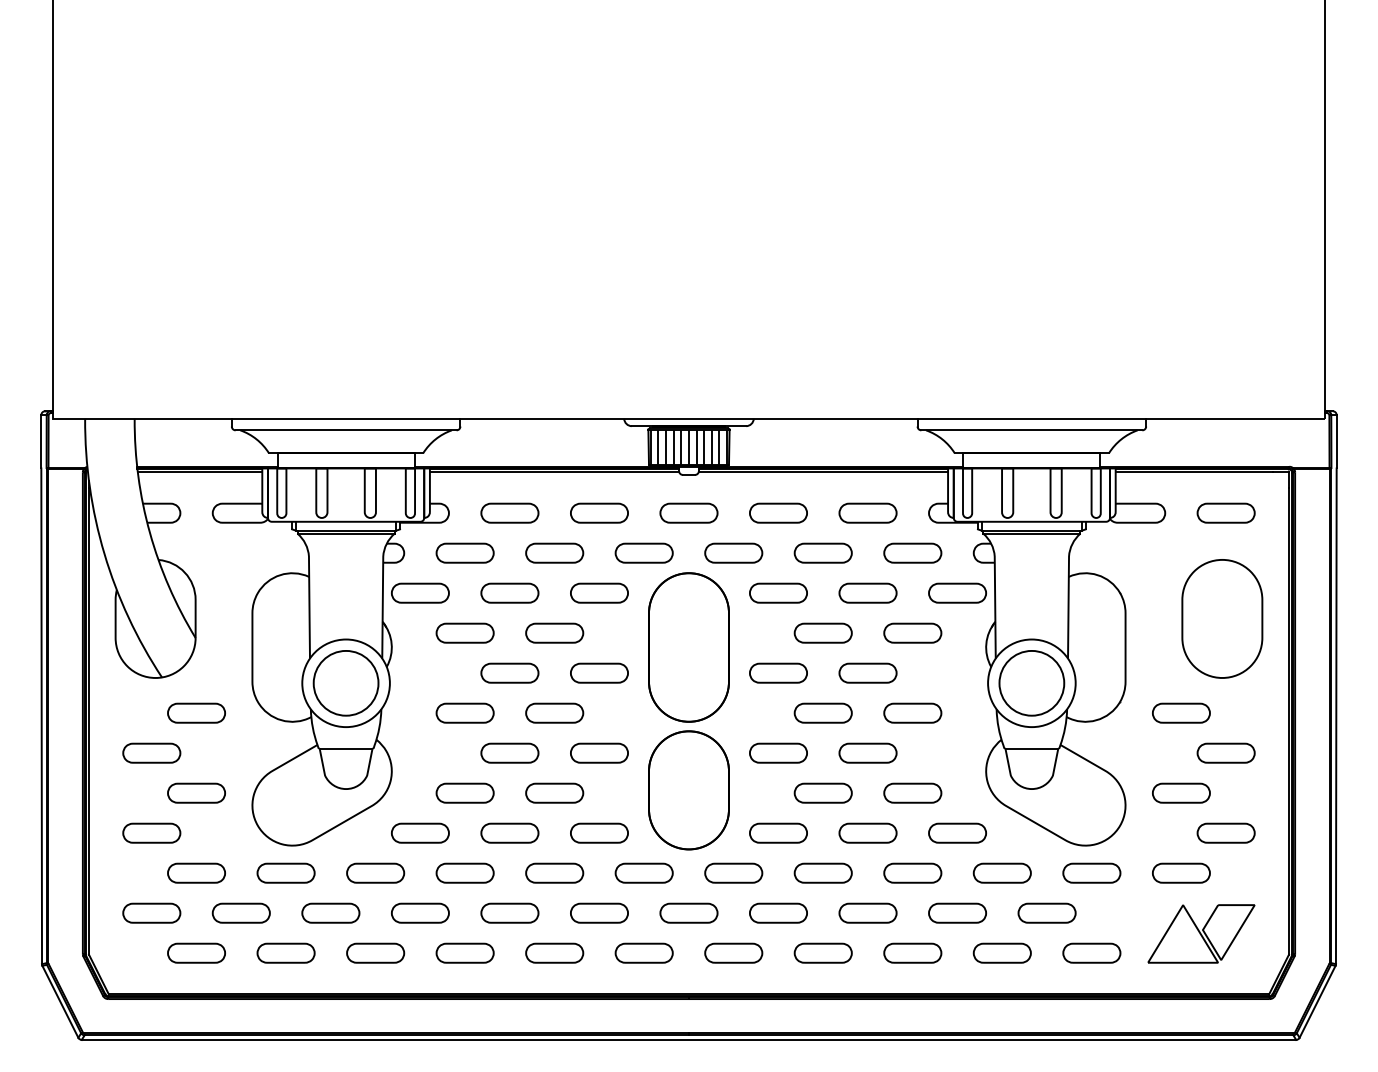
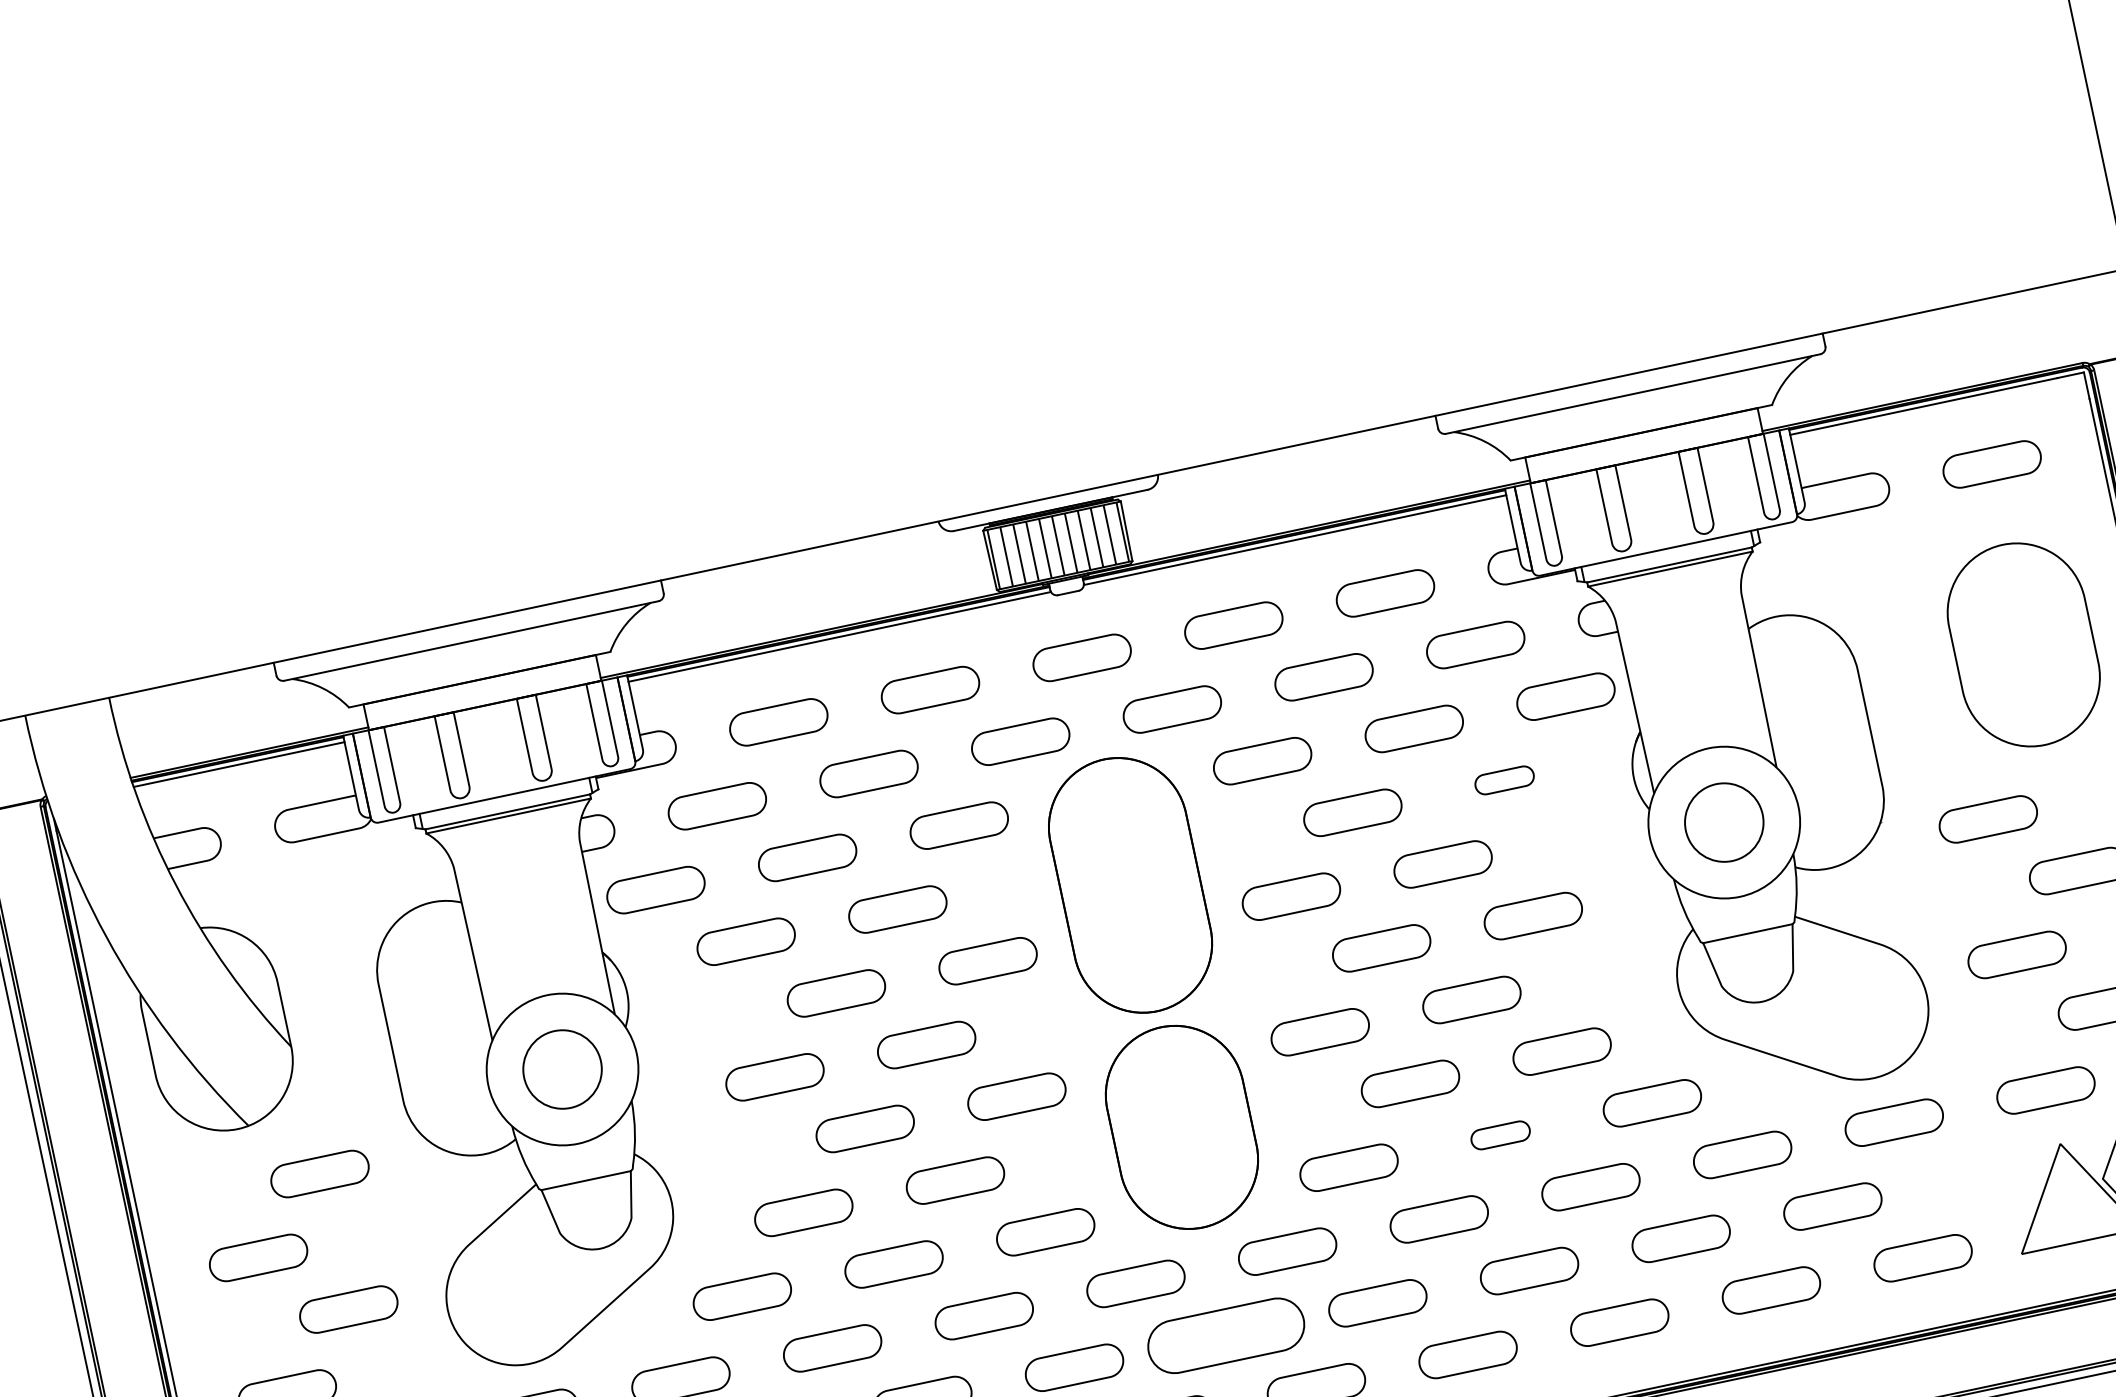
part: (912, 632) -> (1503, 779), size x0.6
circle: (345, 682) -> (561, 1068), size x0.7
circle: (1031, 682) -> (1723, 821), size x0.7
part: (867, 832) -> (1499, 1134), size x0.6
part: (688, 912) -> (1225, 1334), size x1.6

